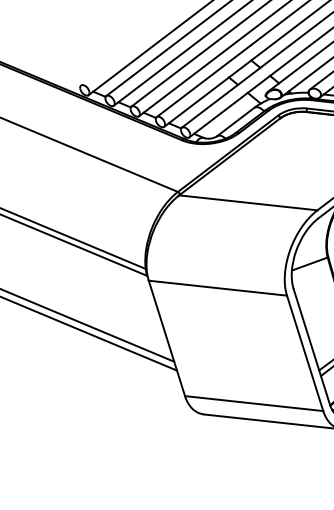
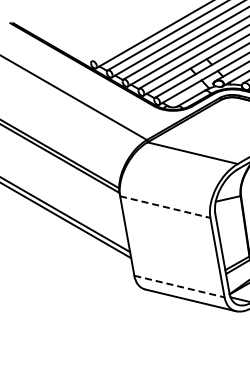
line: (218, 288) -> (165, 207), solid -> dashed
line: (254, 403) -> (179, 286), solid -> dashed

